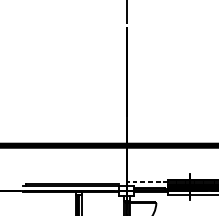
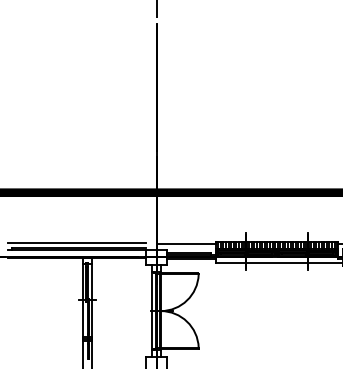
line: (70, 181) -> (76, 243), added
line: (147, 181) -> (186, 244), dashed -> solid

